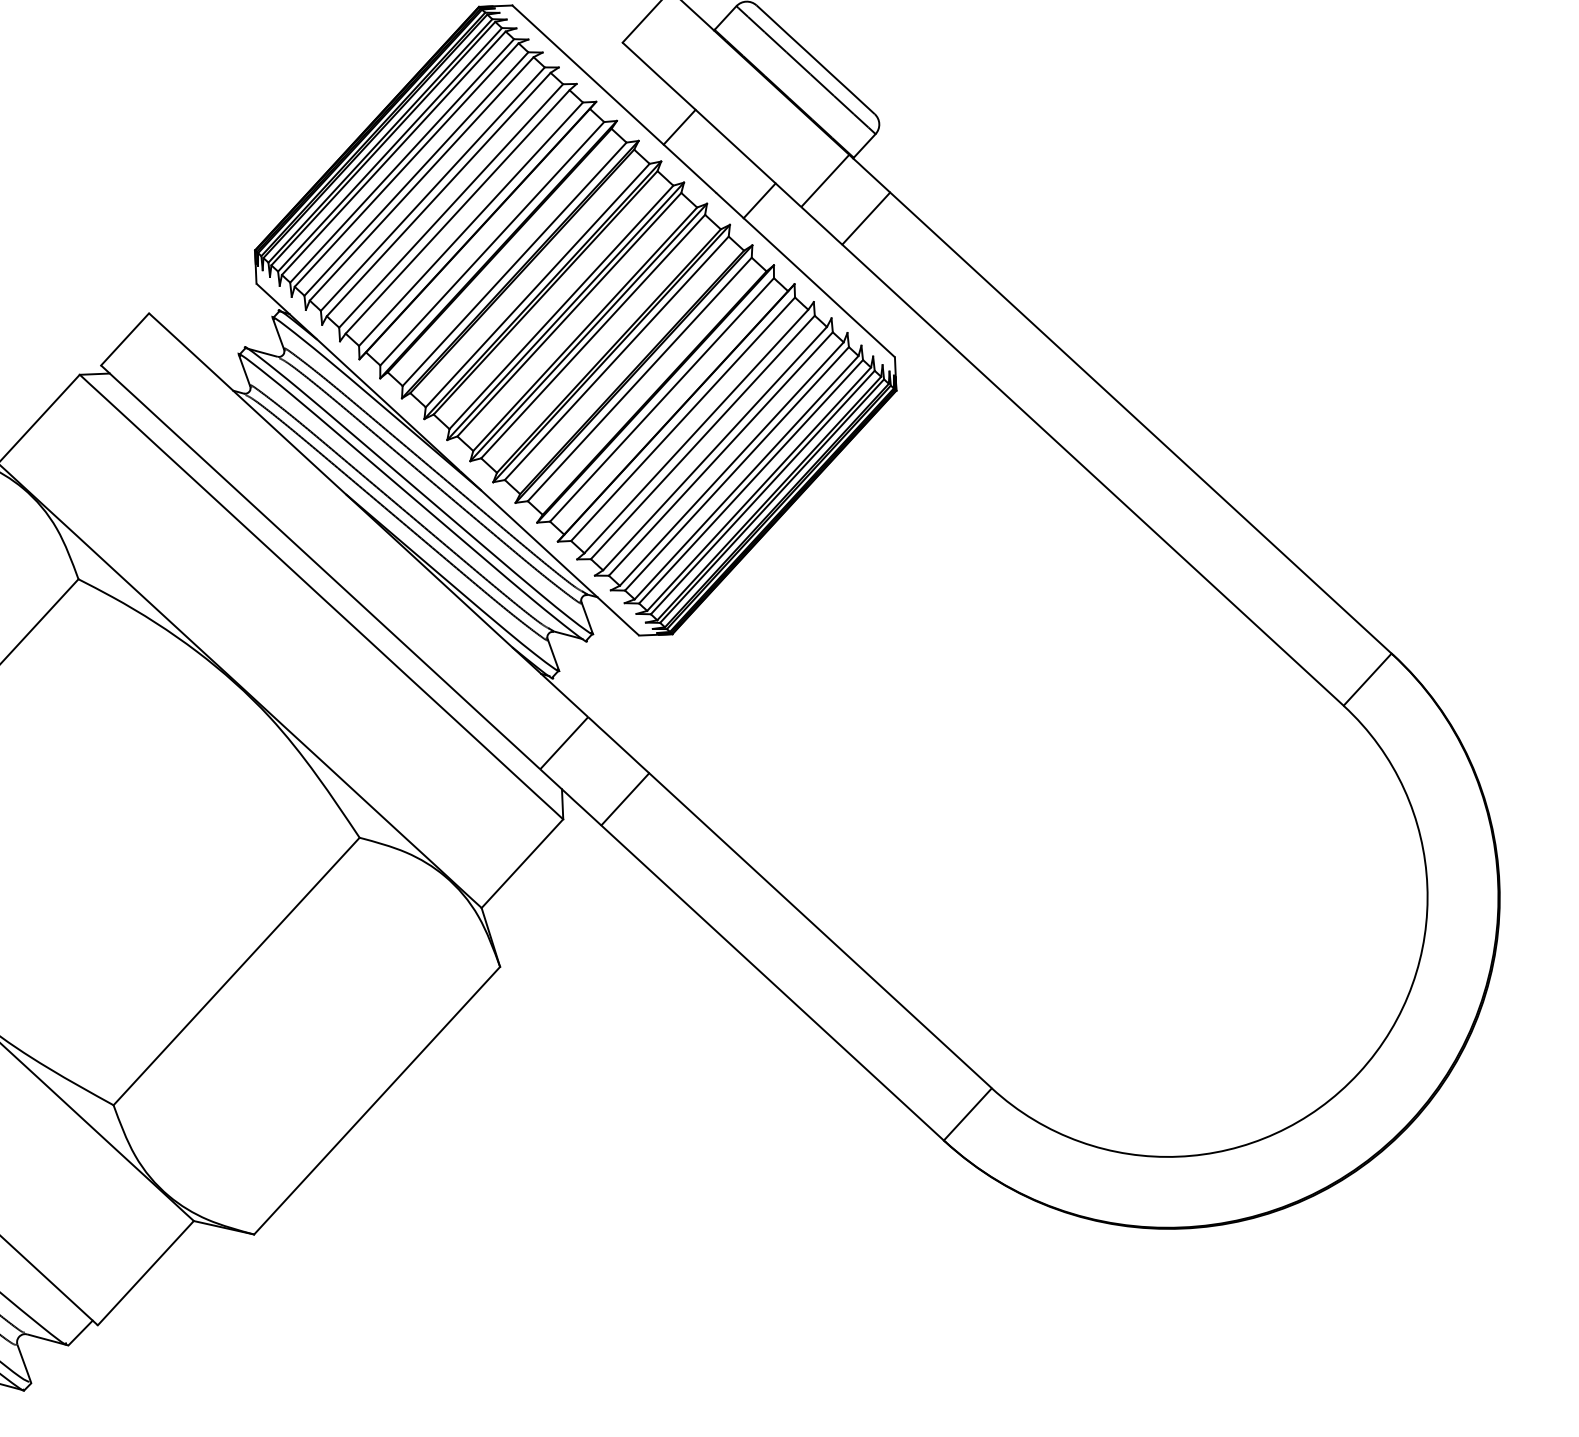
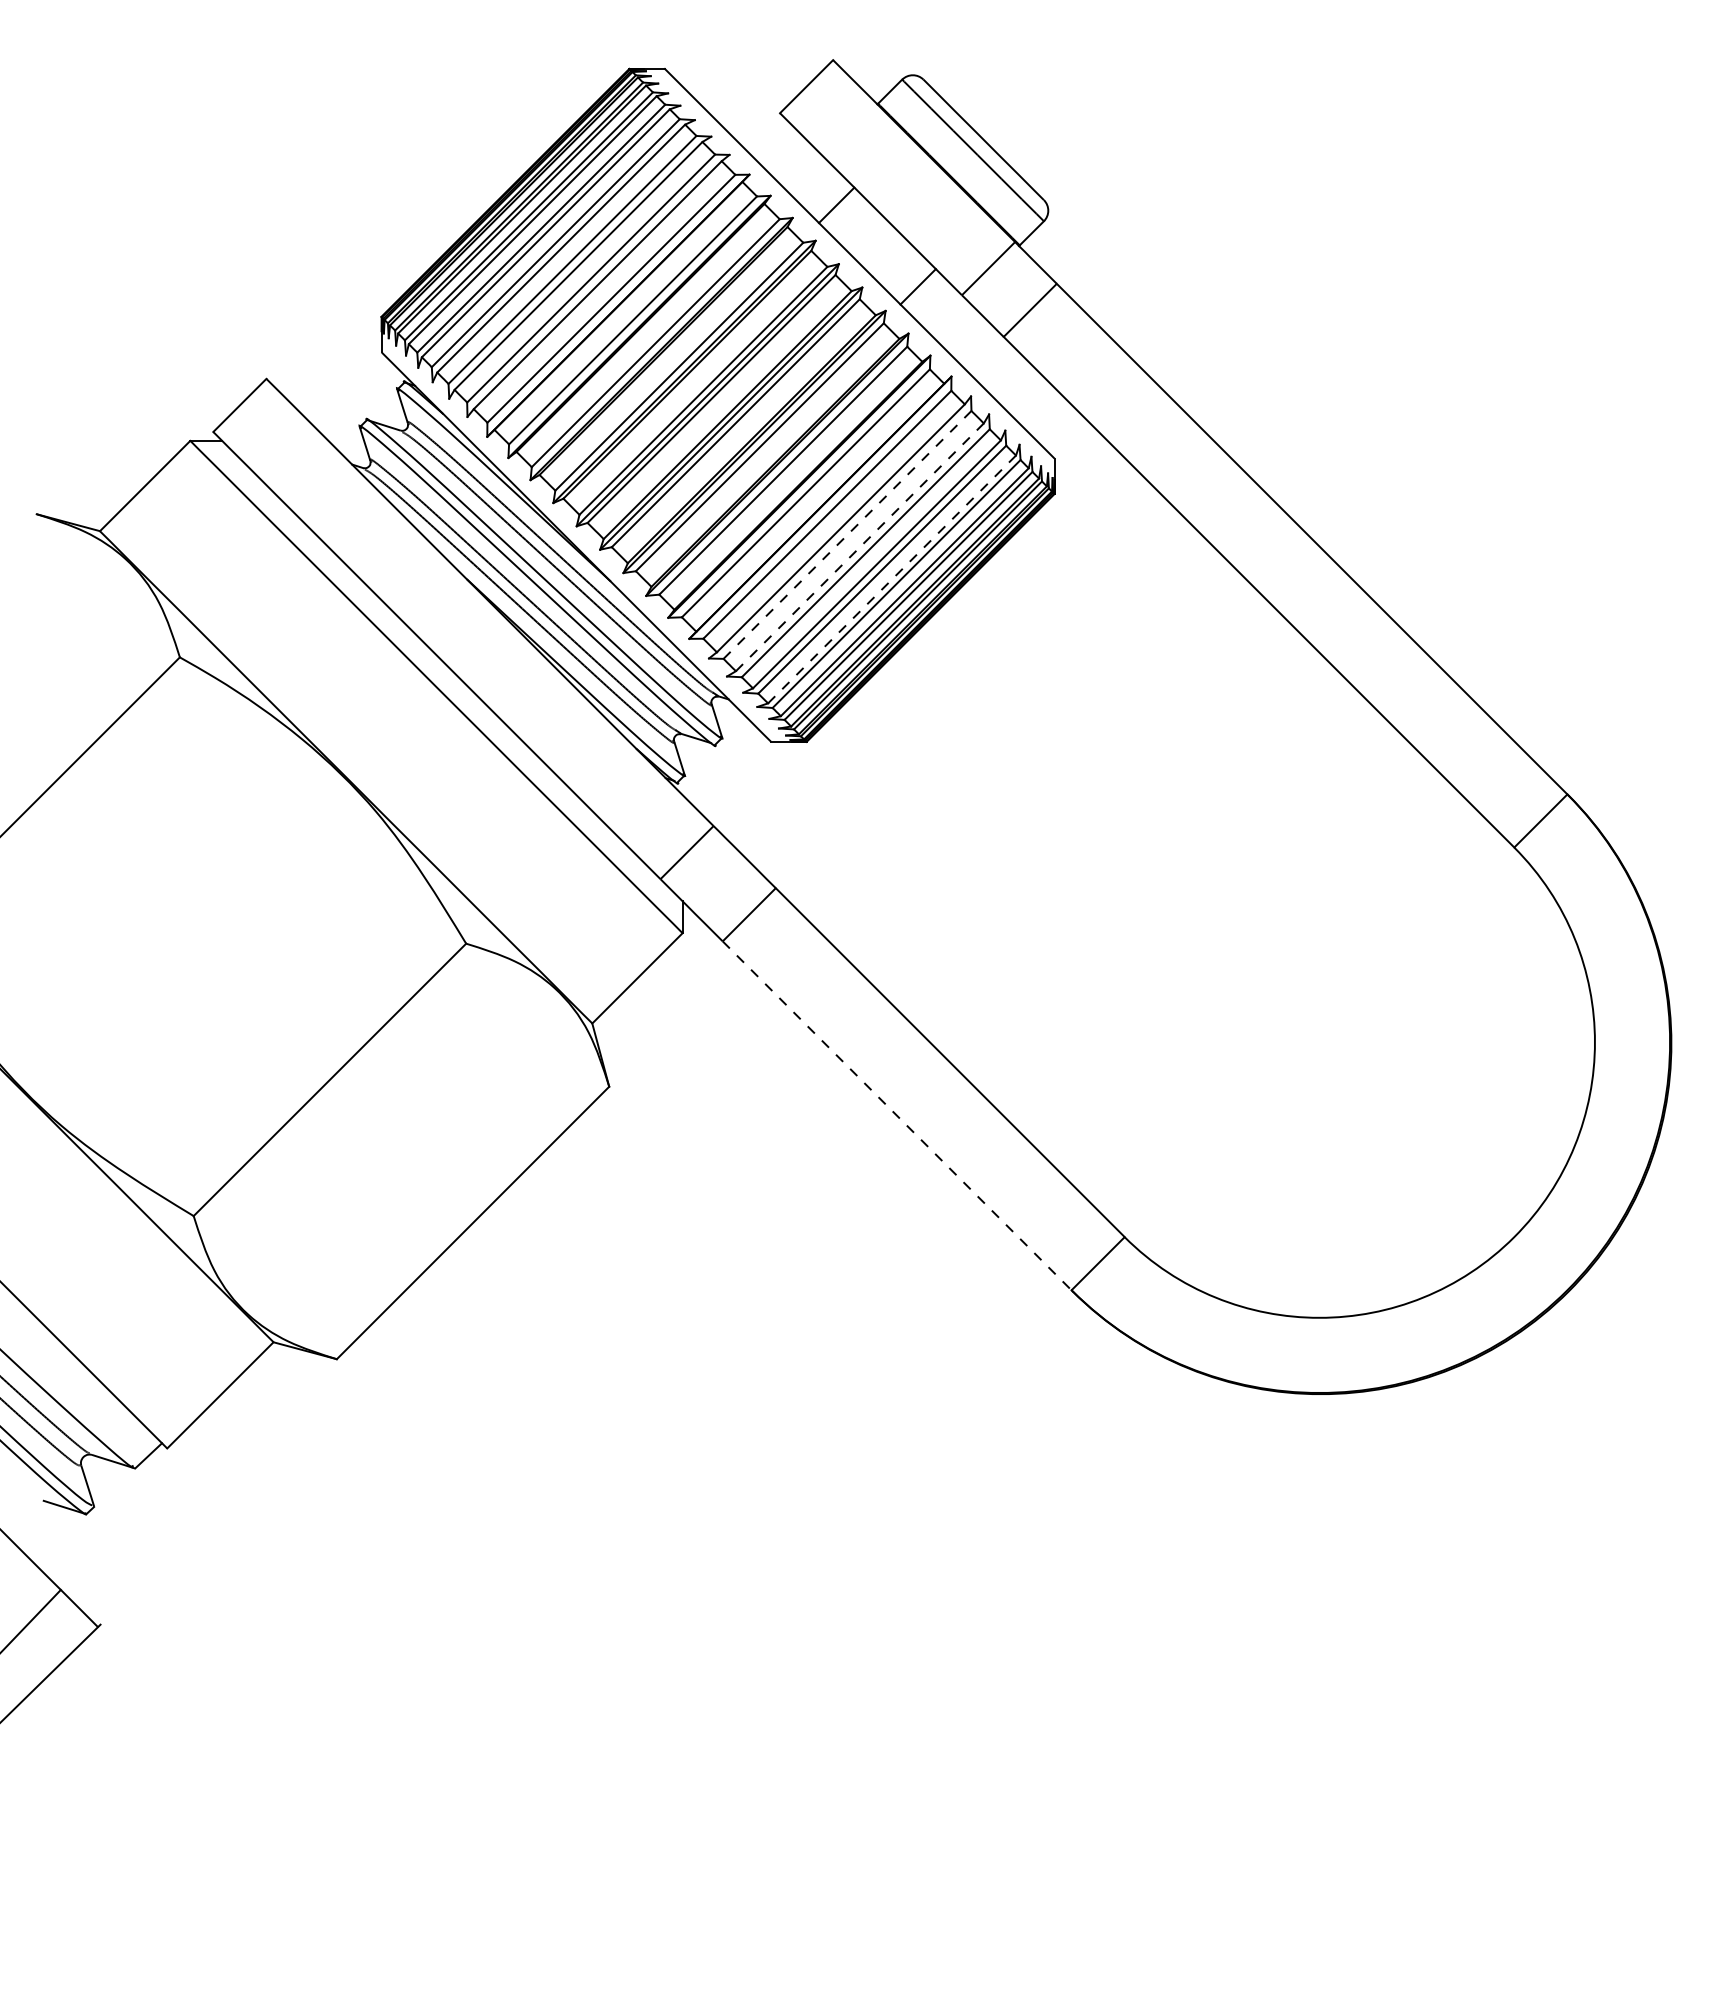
line: (702, 438) -> (847, 535), solid -> dashed
line: (715, 447) -> (860, 546), solid -> dashed
line: (747, 477) -> (892, 579), solid -> dashed
line: (772, 982) -> (897, 1115), solid -> dashed

